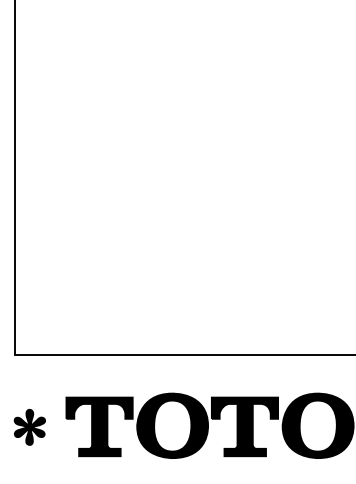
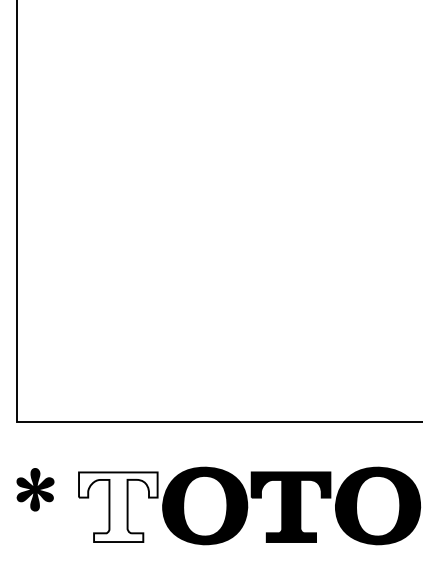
part: (29, 427) -> (35, 489), moved
fill: (99, 427) -> (118, 507), removed

